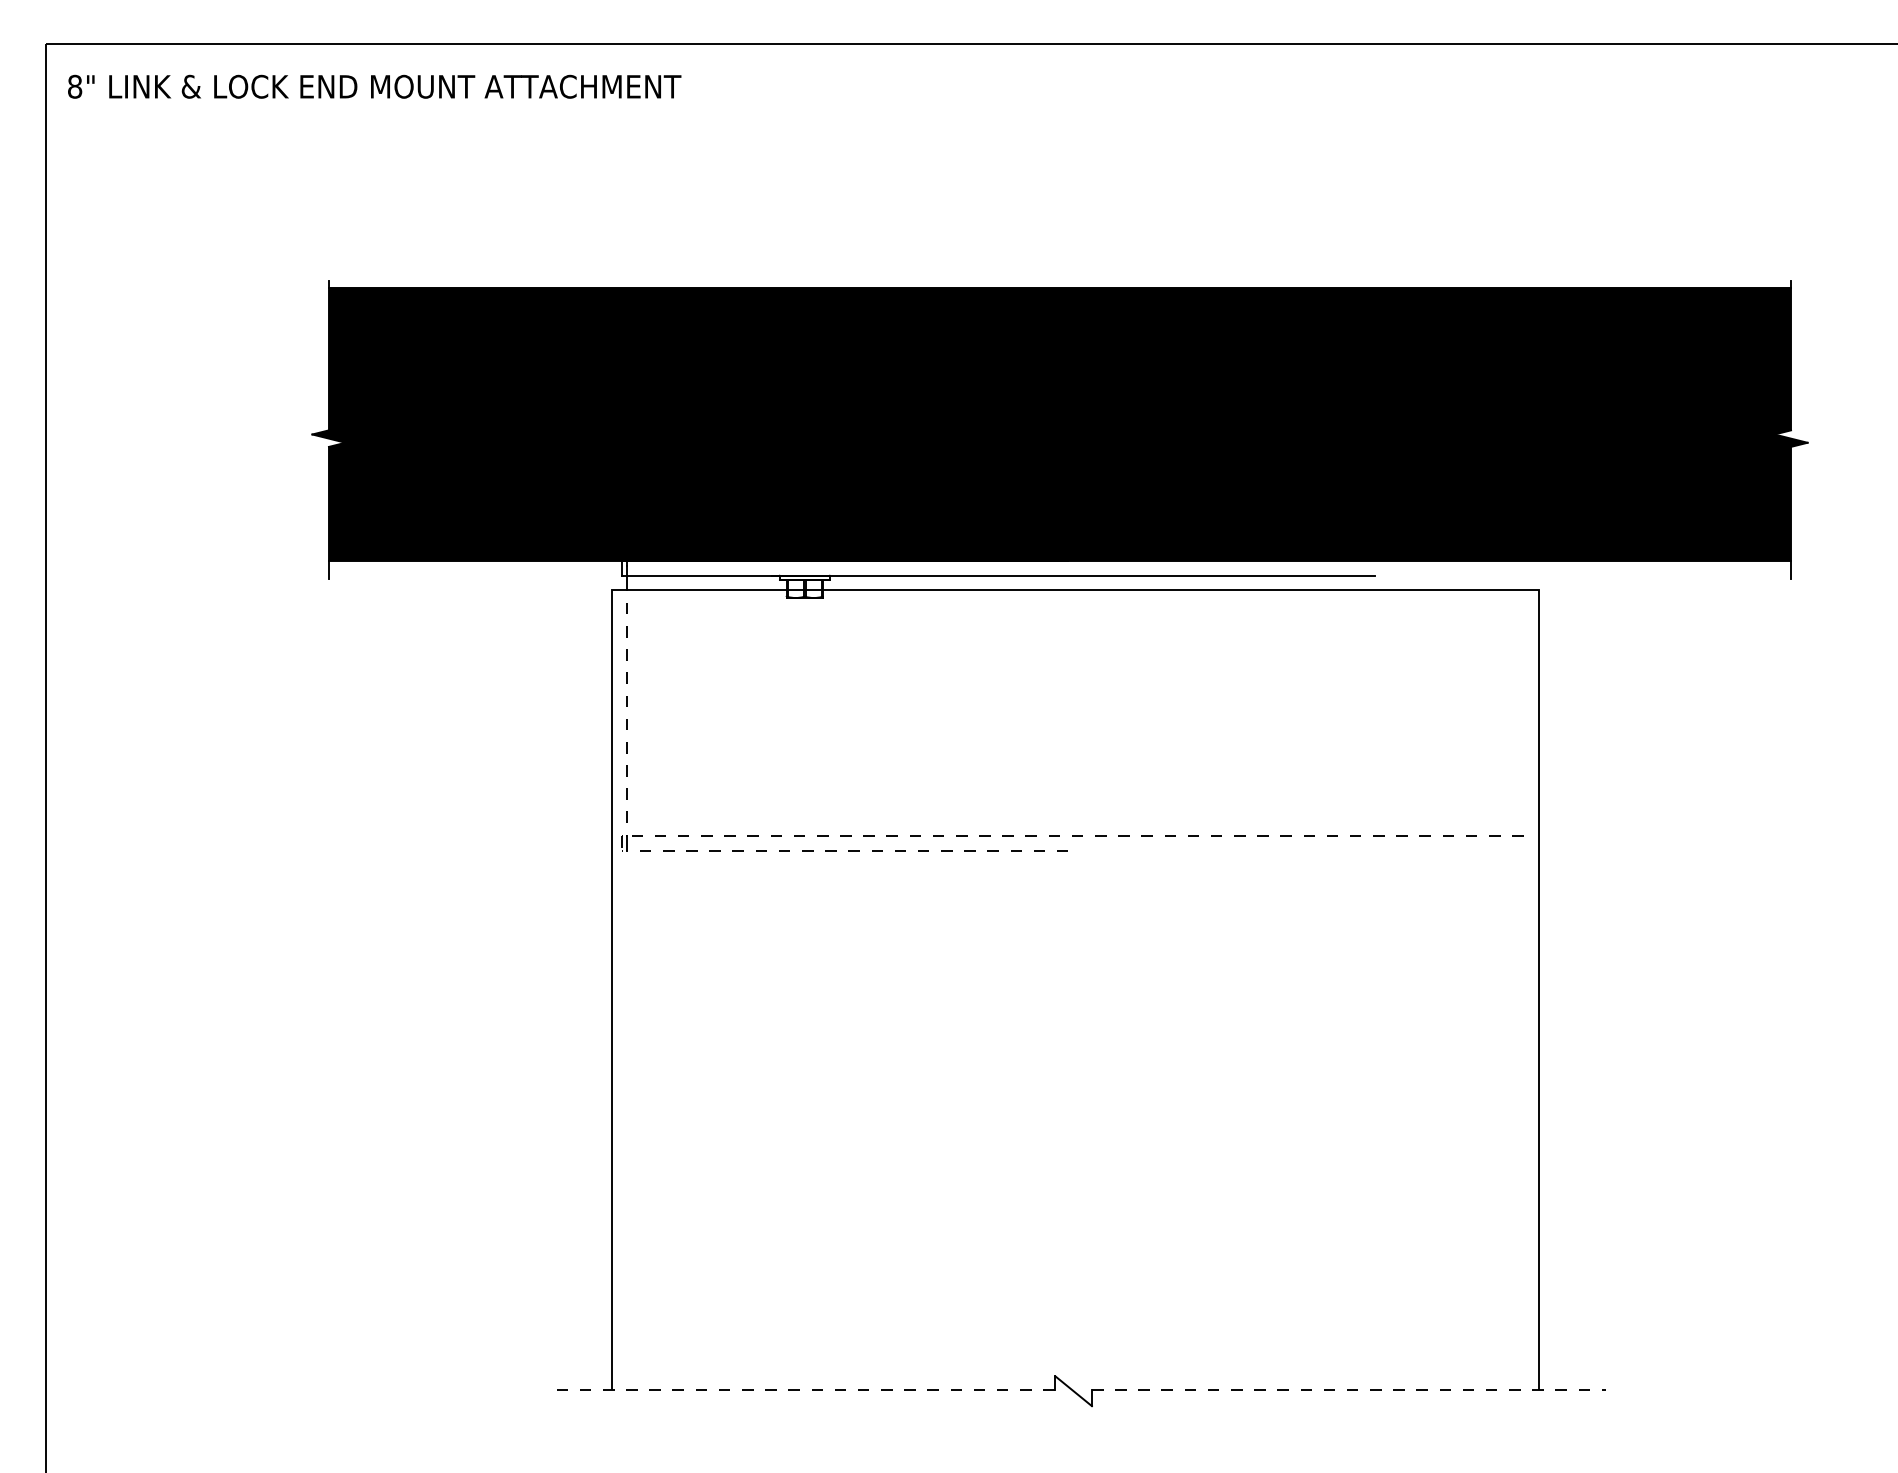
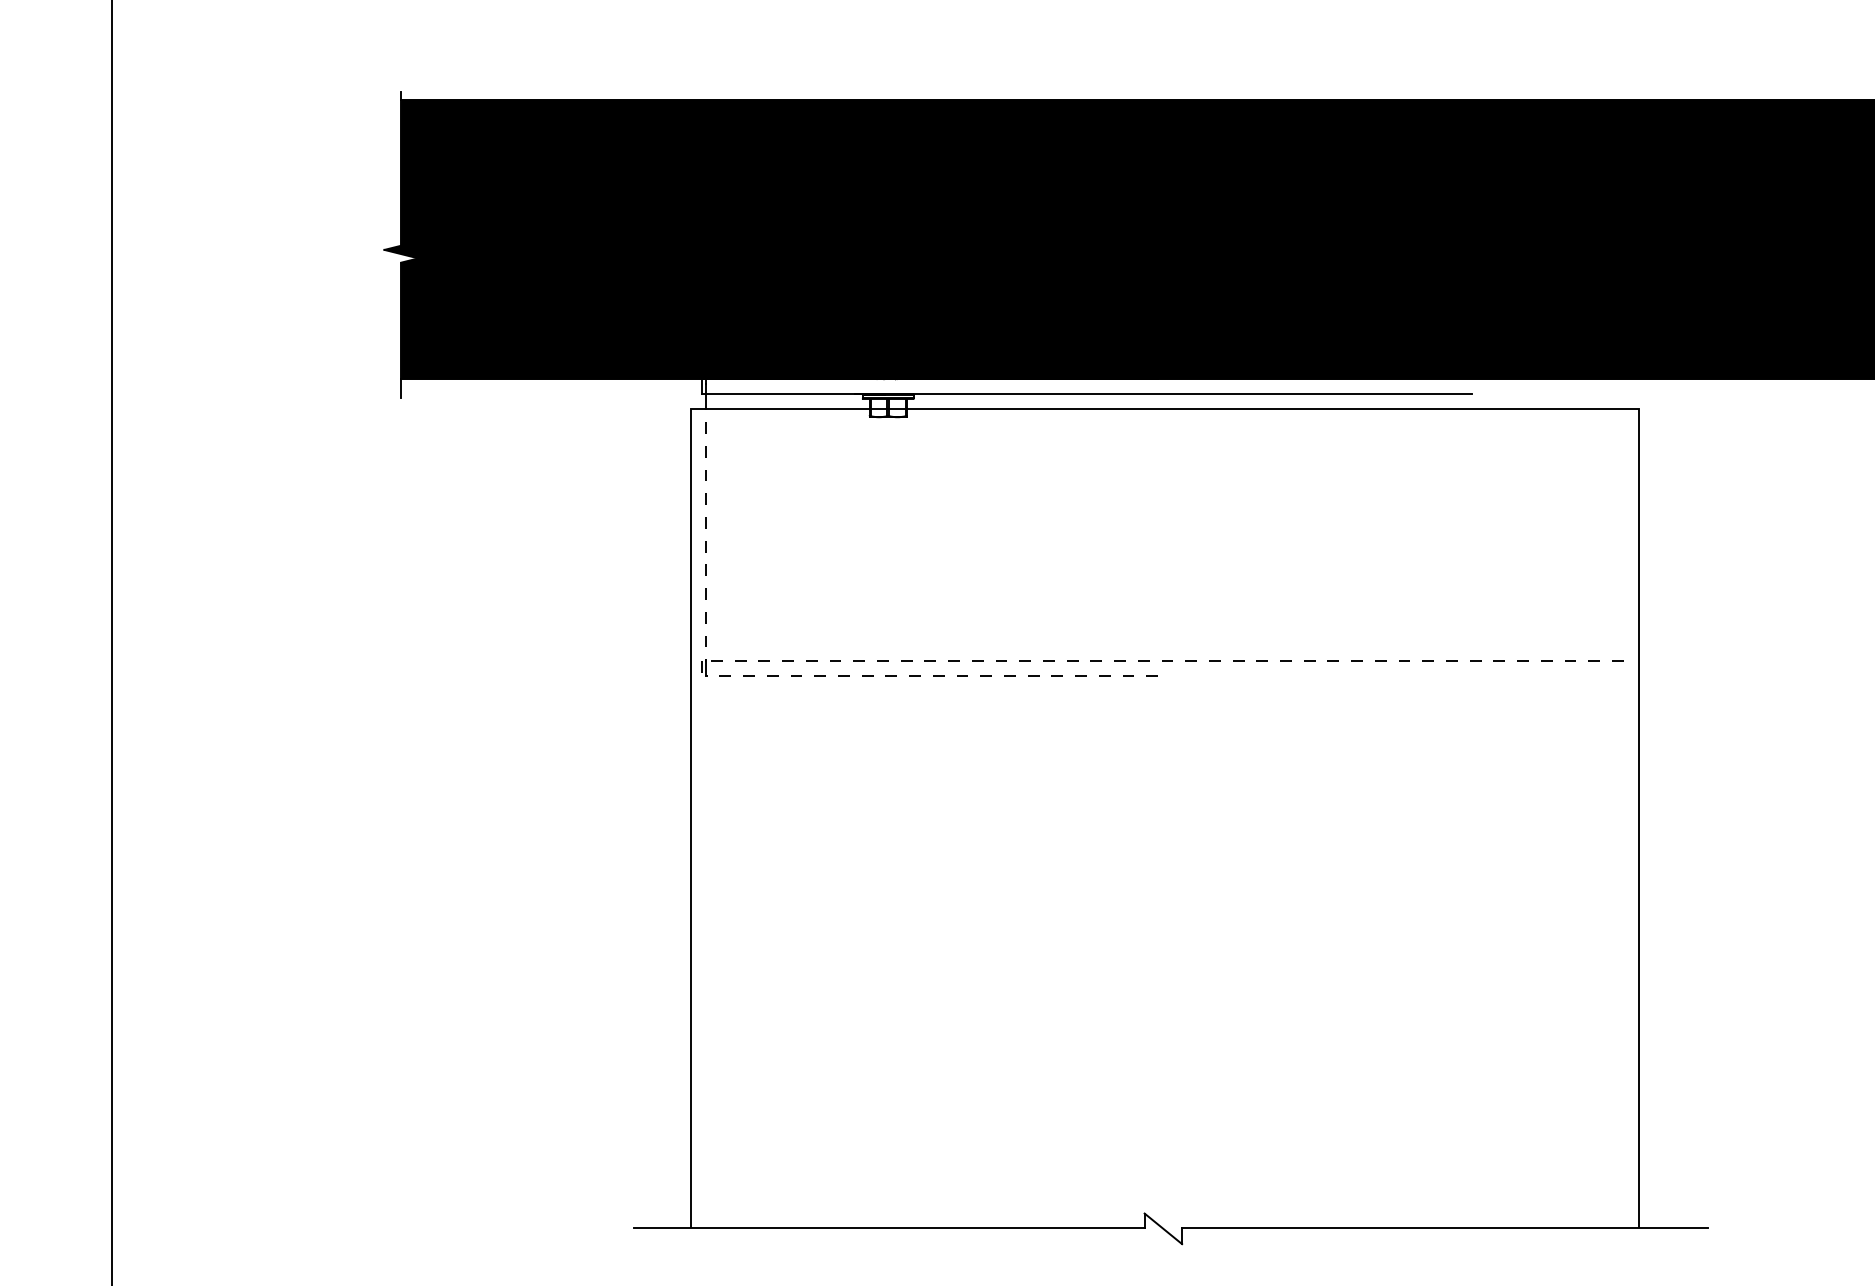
line: (806, 1390) -> (890, 1228), dashed -> solid
line: (1348, 1390) -> (1444, 1228), dashed -> solid

